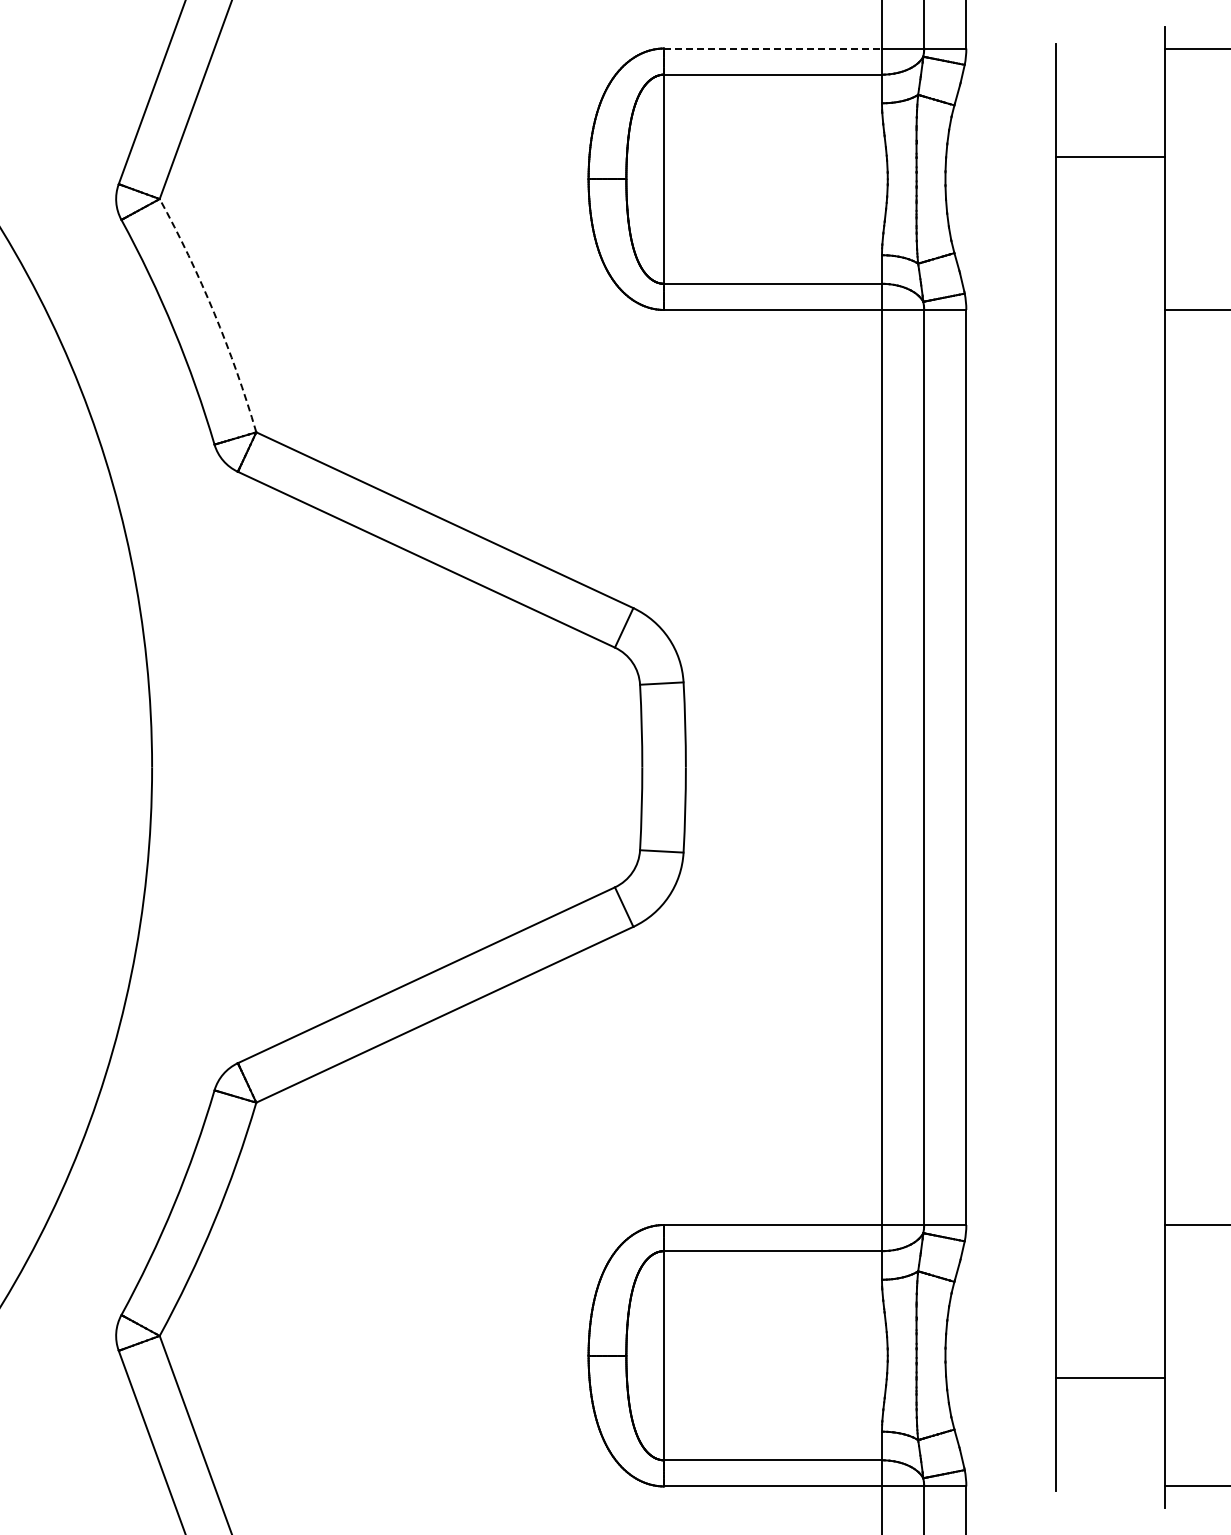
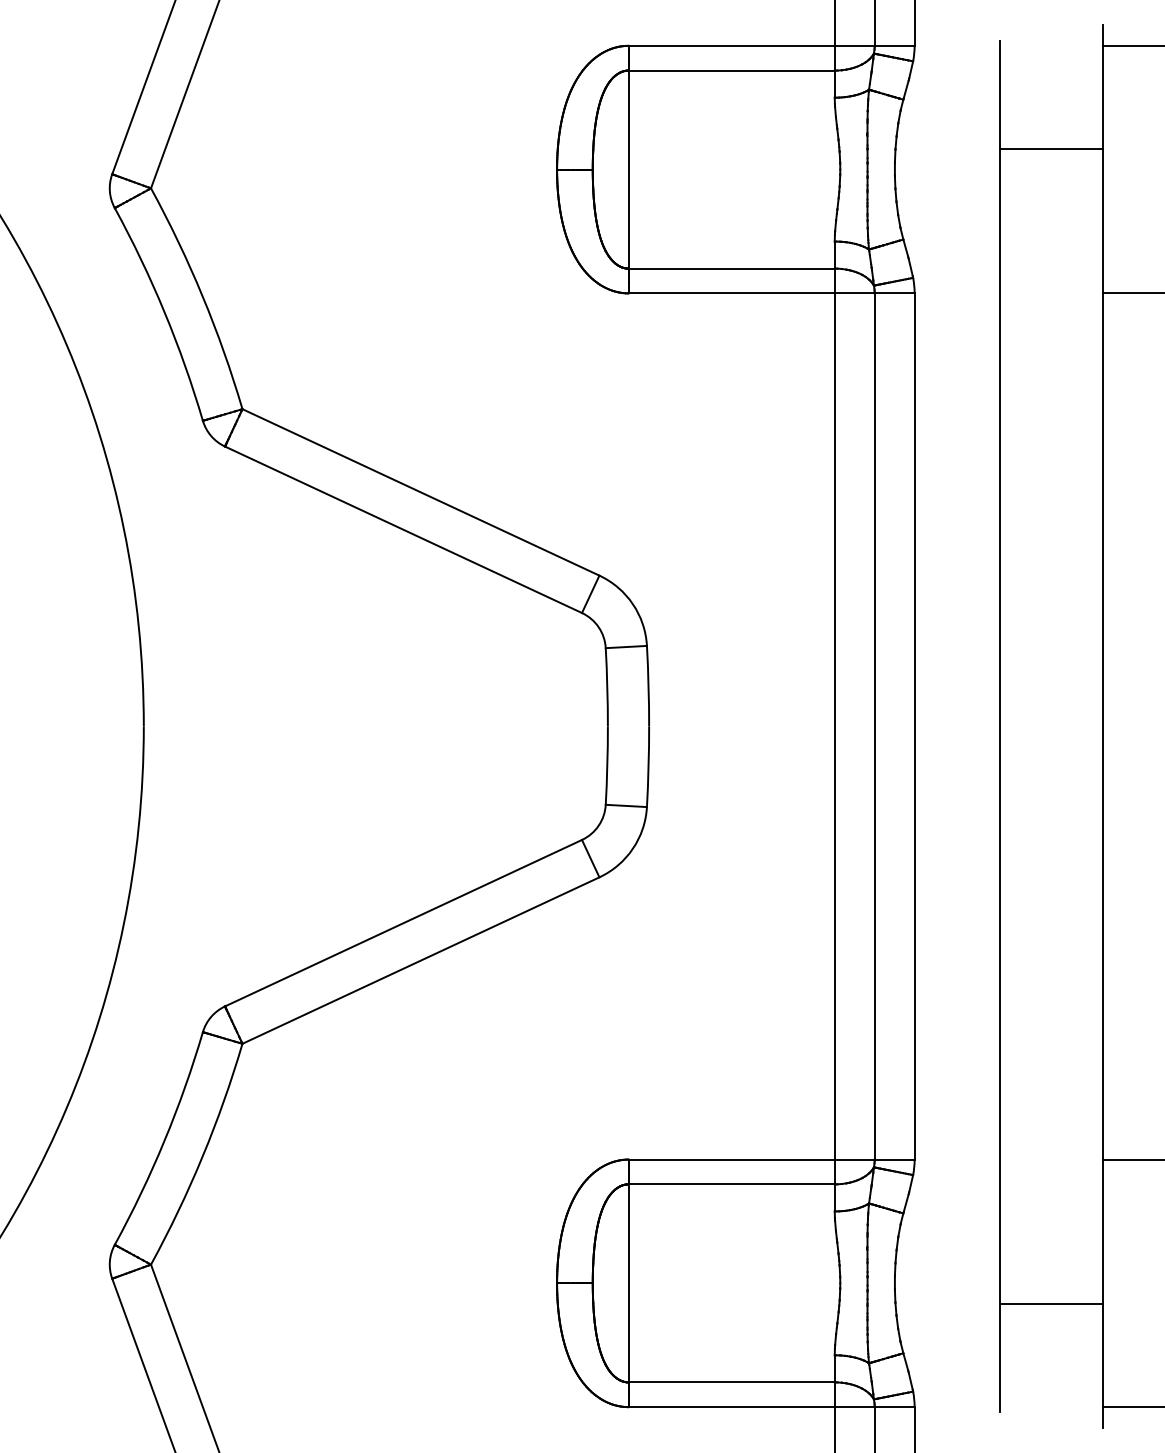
line: (773, 48) -> (732, 45), dashed -> solid
arc: (214, 313) -> (202, 296), dashed -> solid

